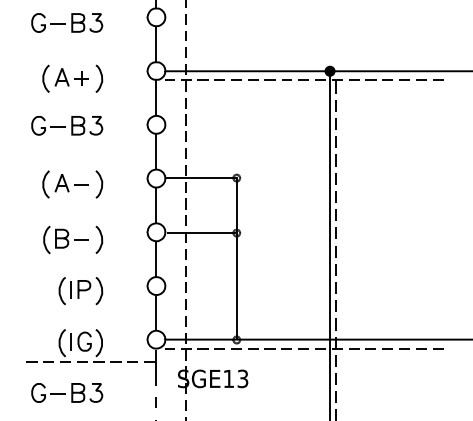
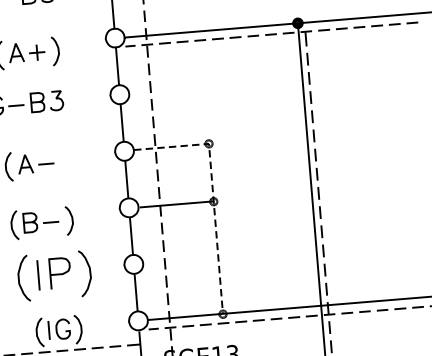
curve: (101, 184) -> (67, 162), removed
line: (236, 222) -> (212, 190), solid -> dashed
part: (80, 291) -> (54, 276), size x1.6

